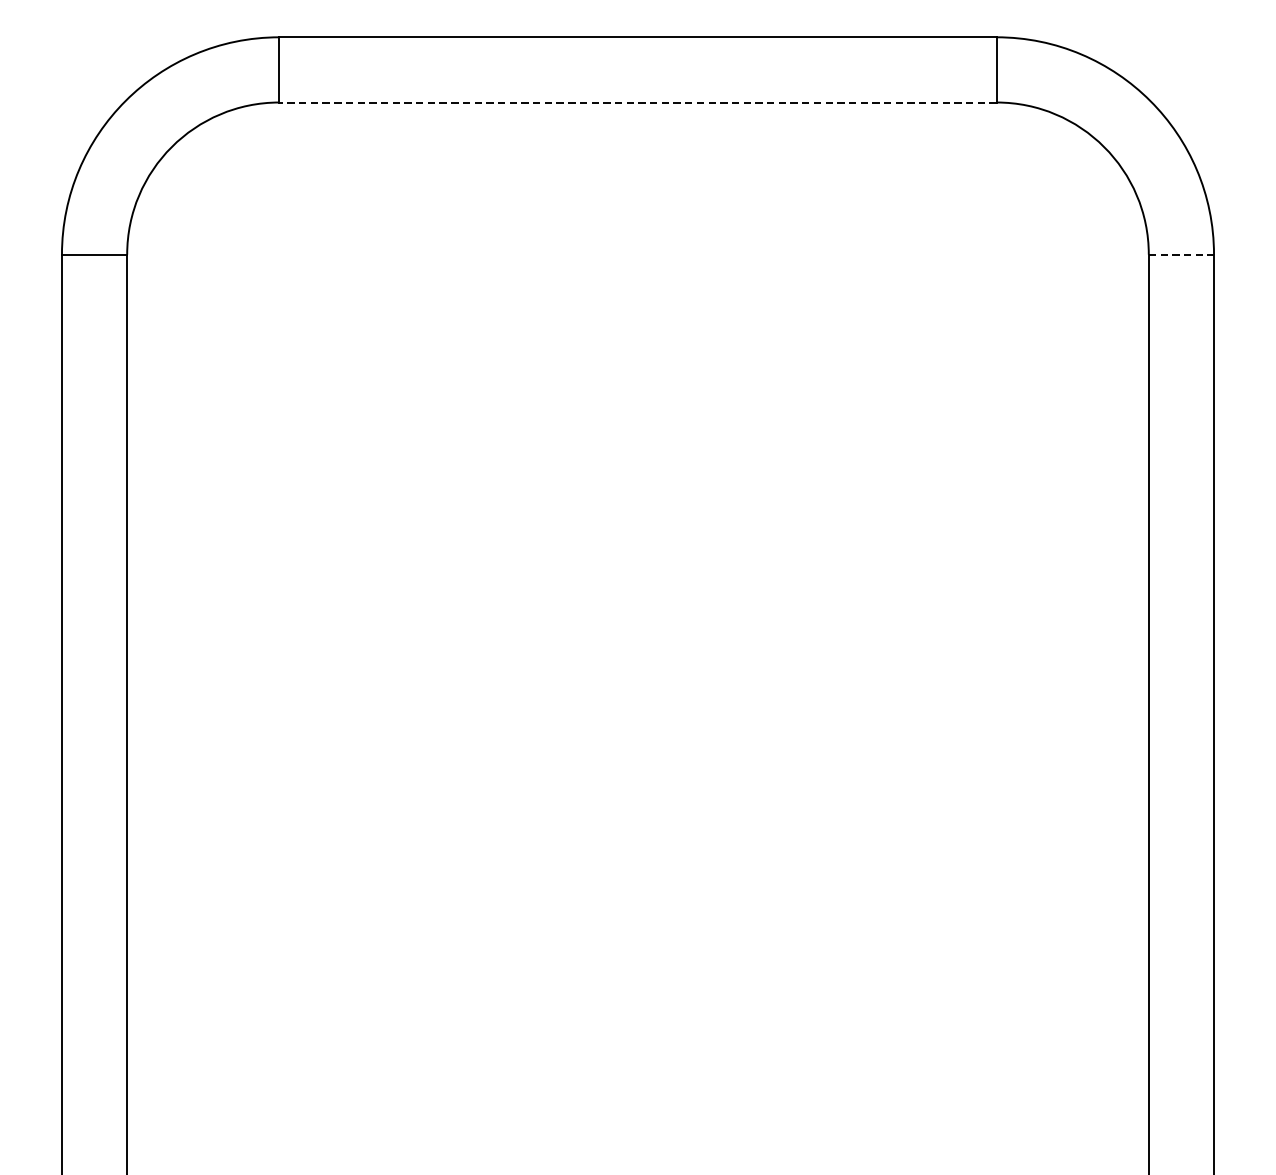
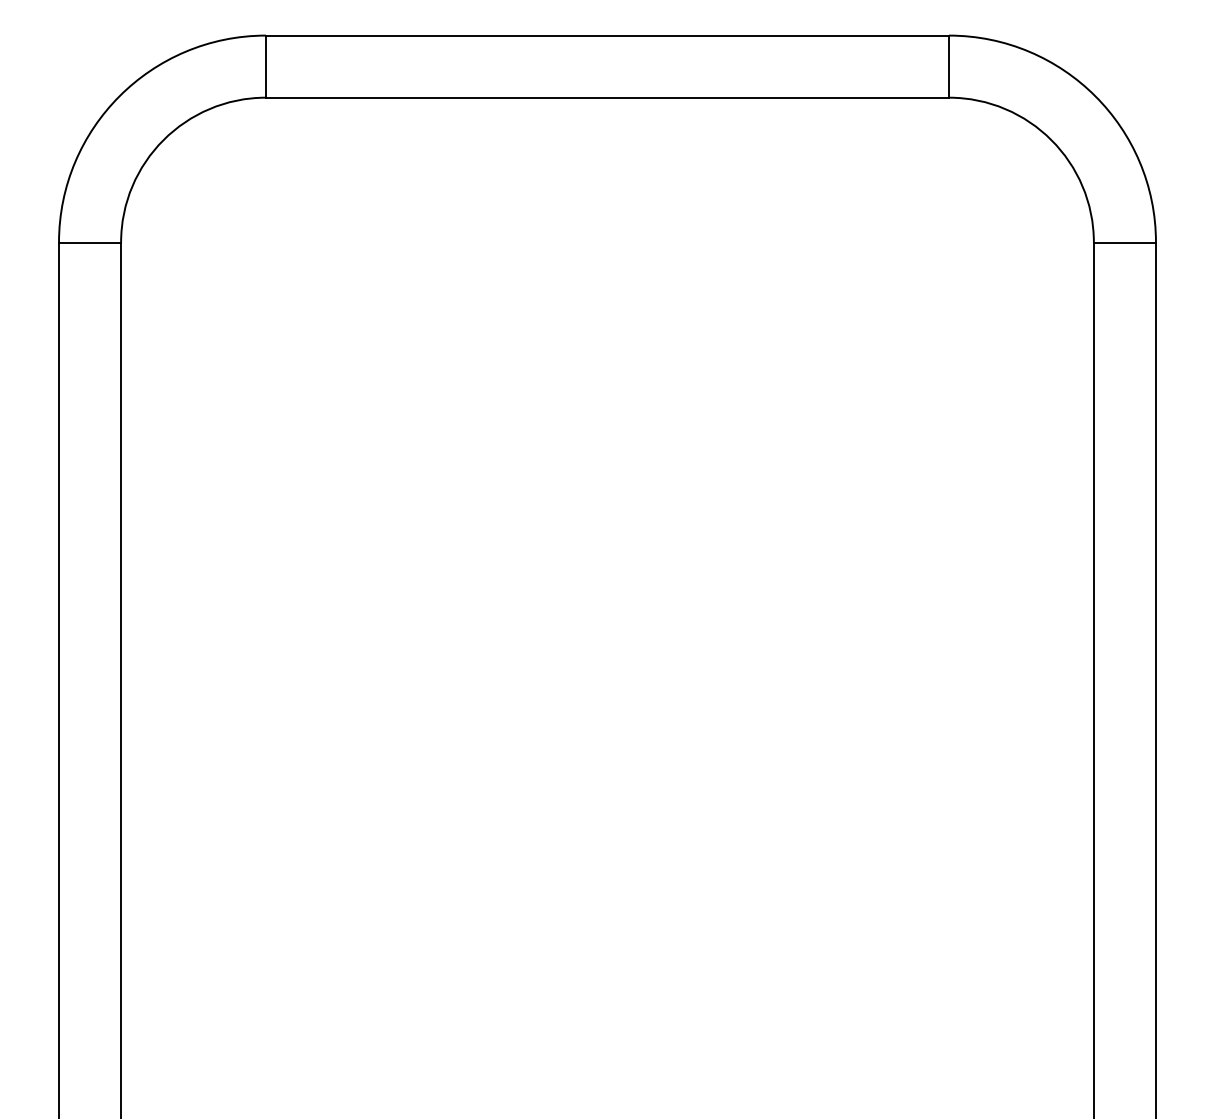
line: (638, 102) -> (607, 97), dashed -> solid
line: (1182, 254) -> (1125, 242), dashed -> solid

